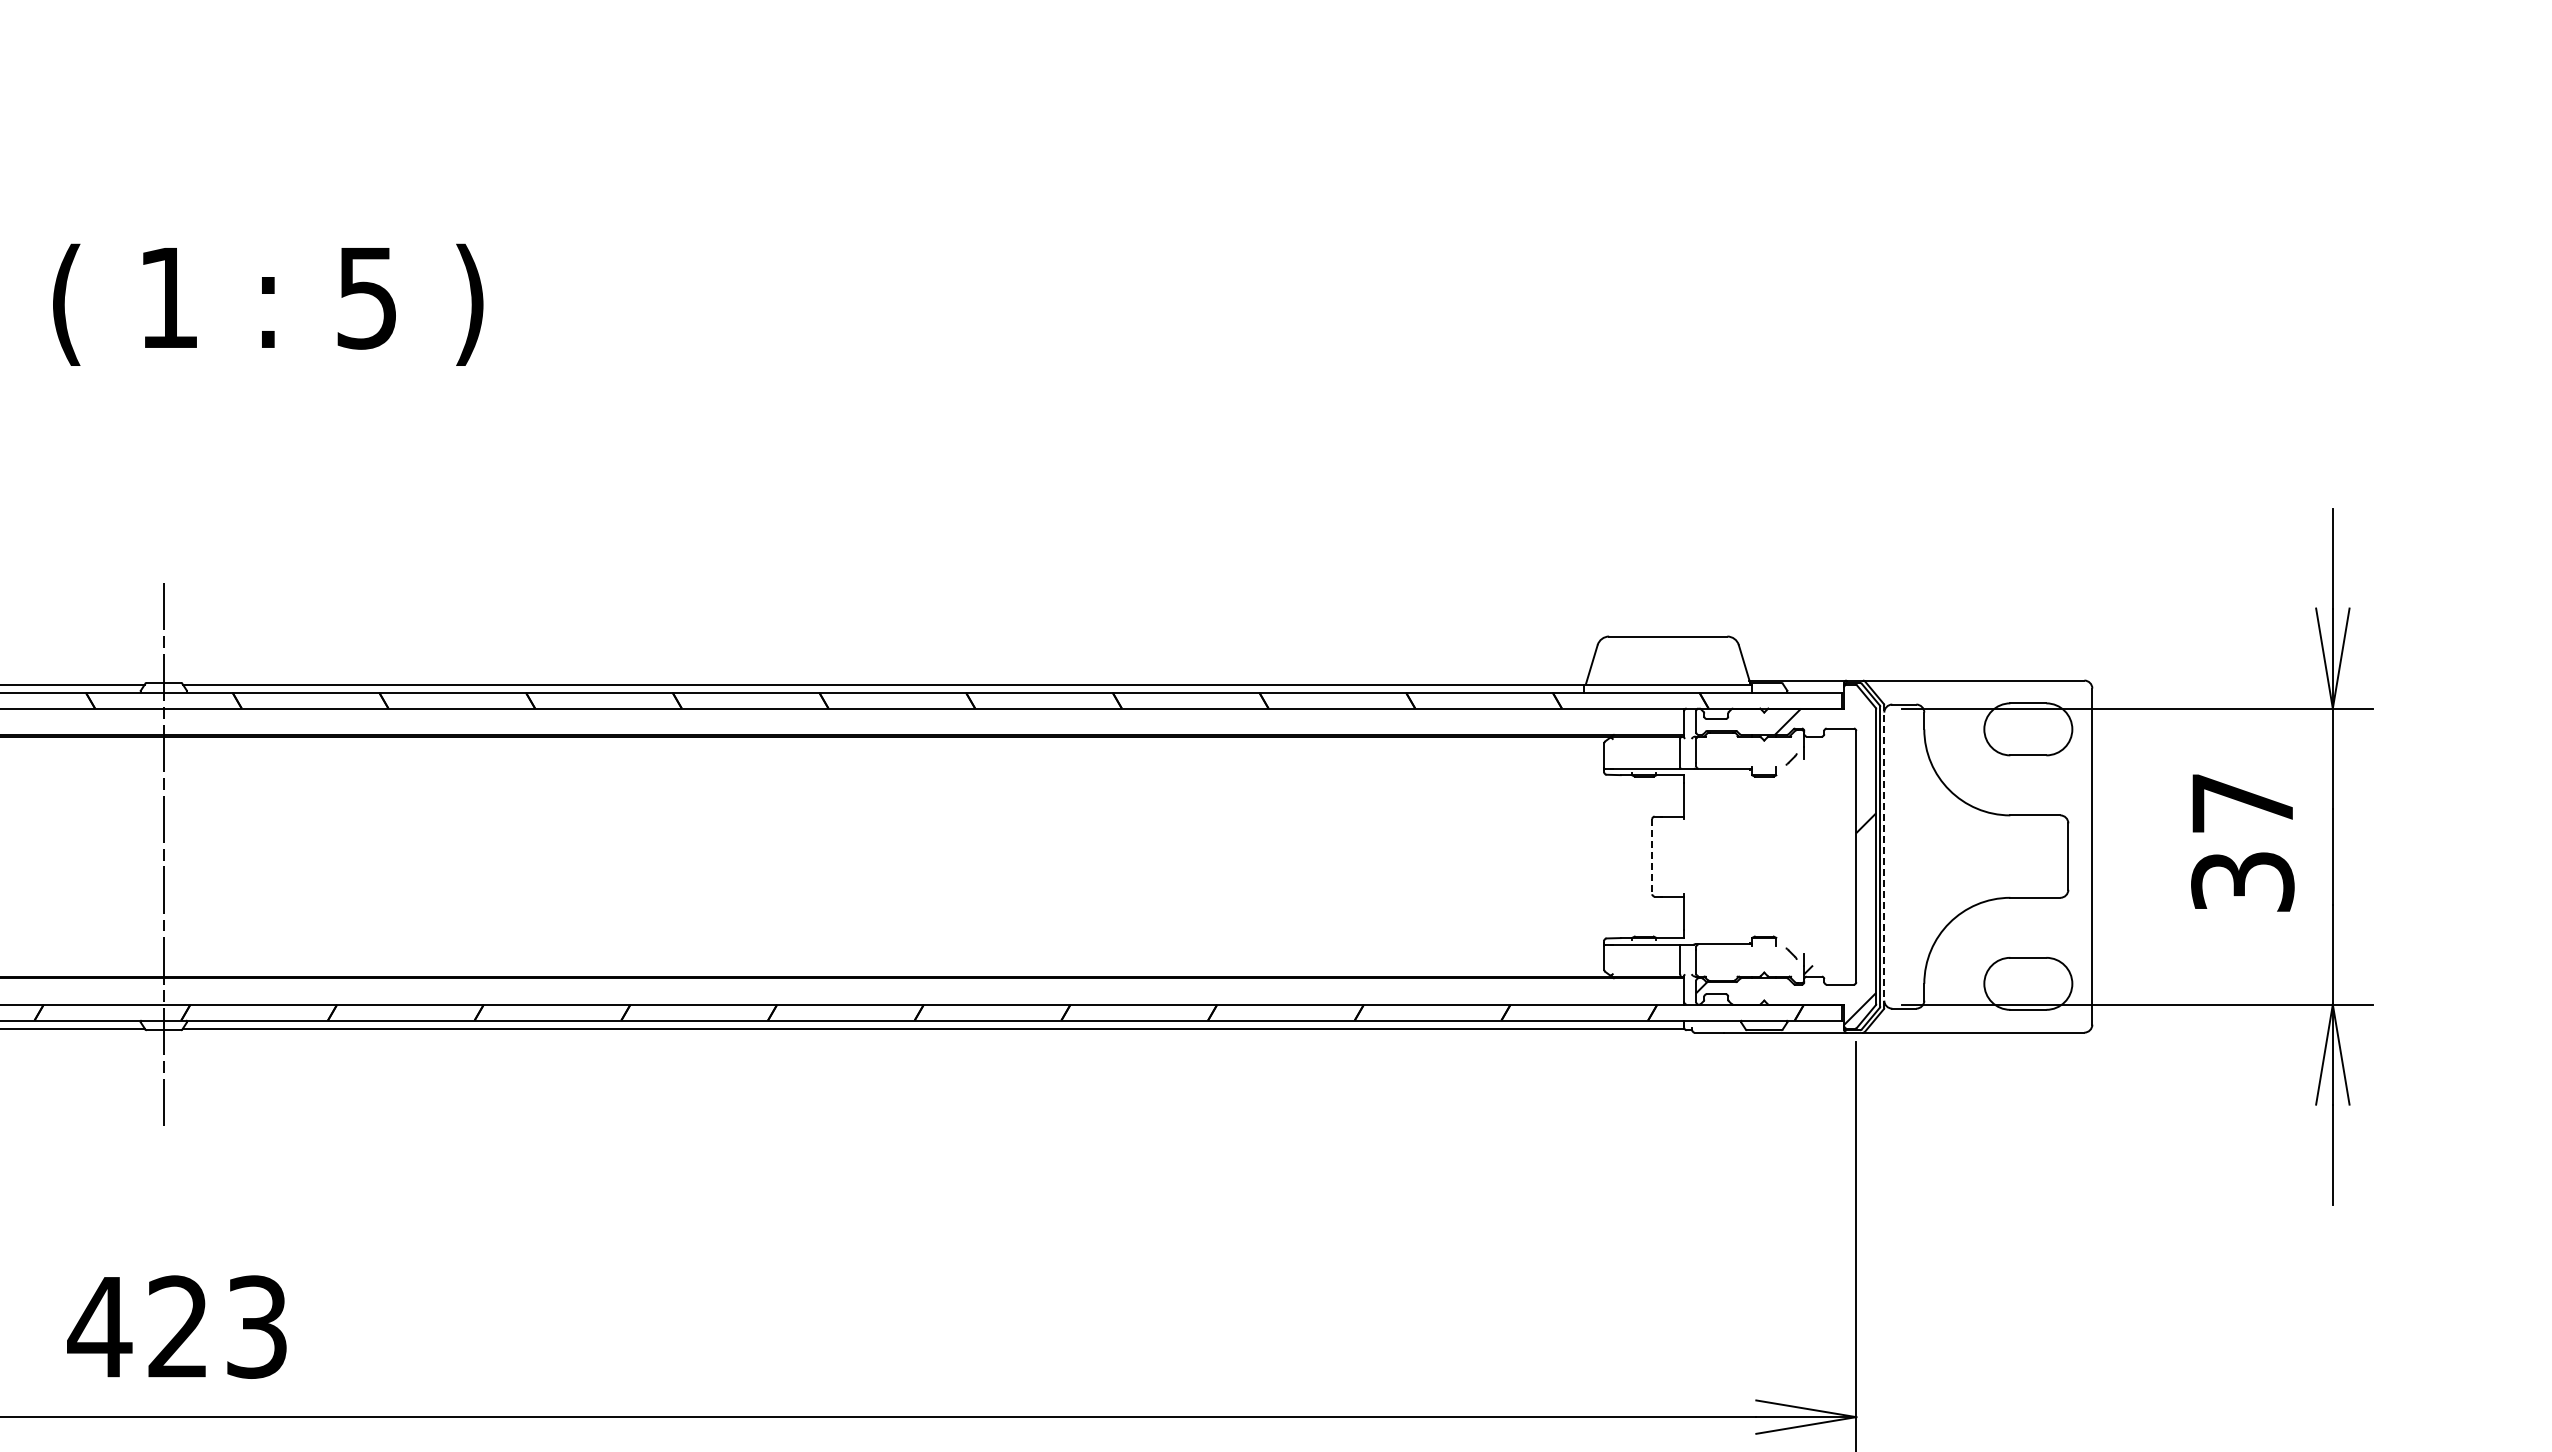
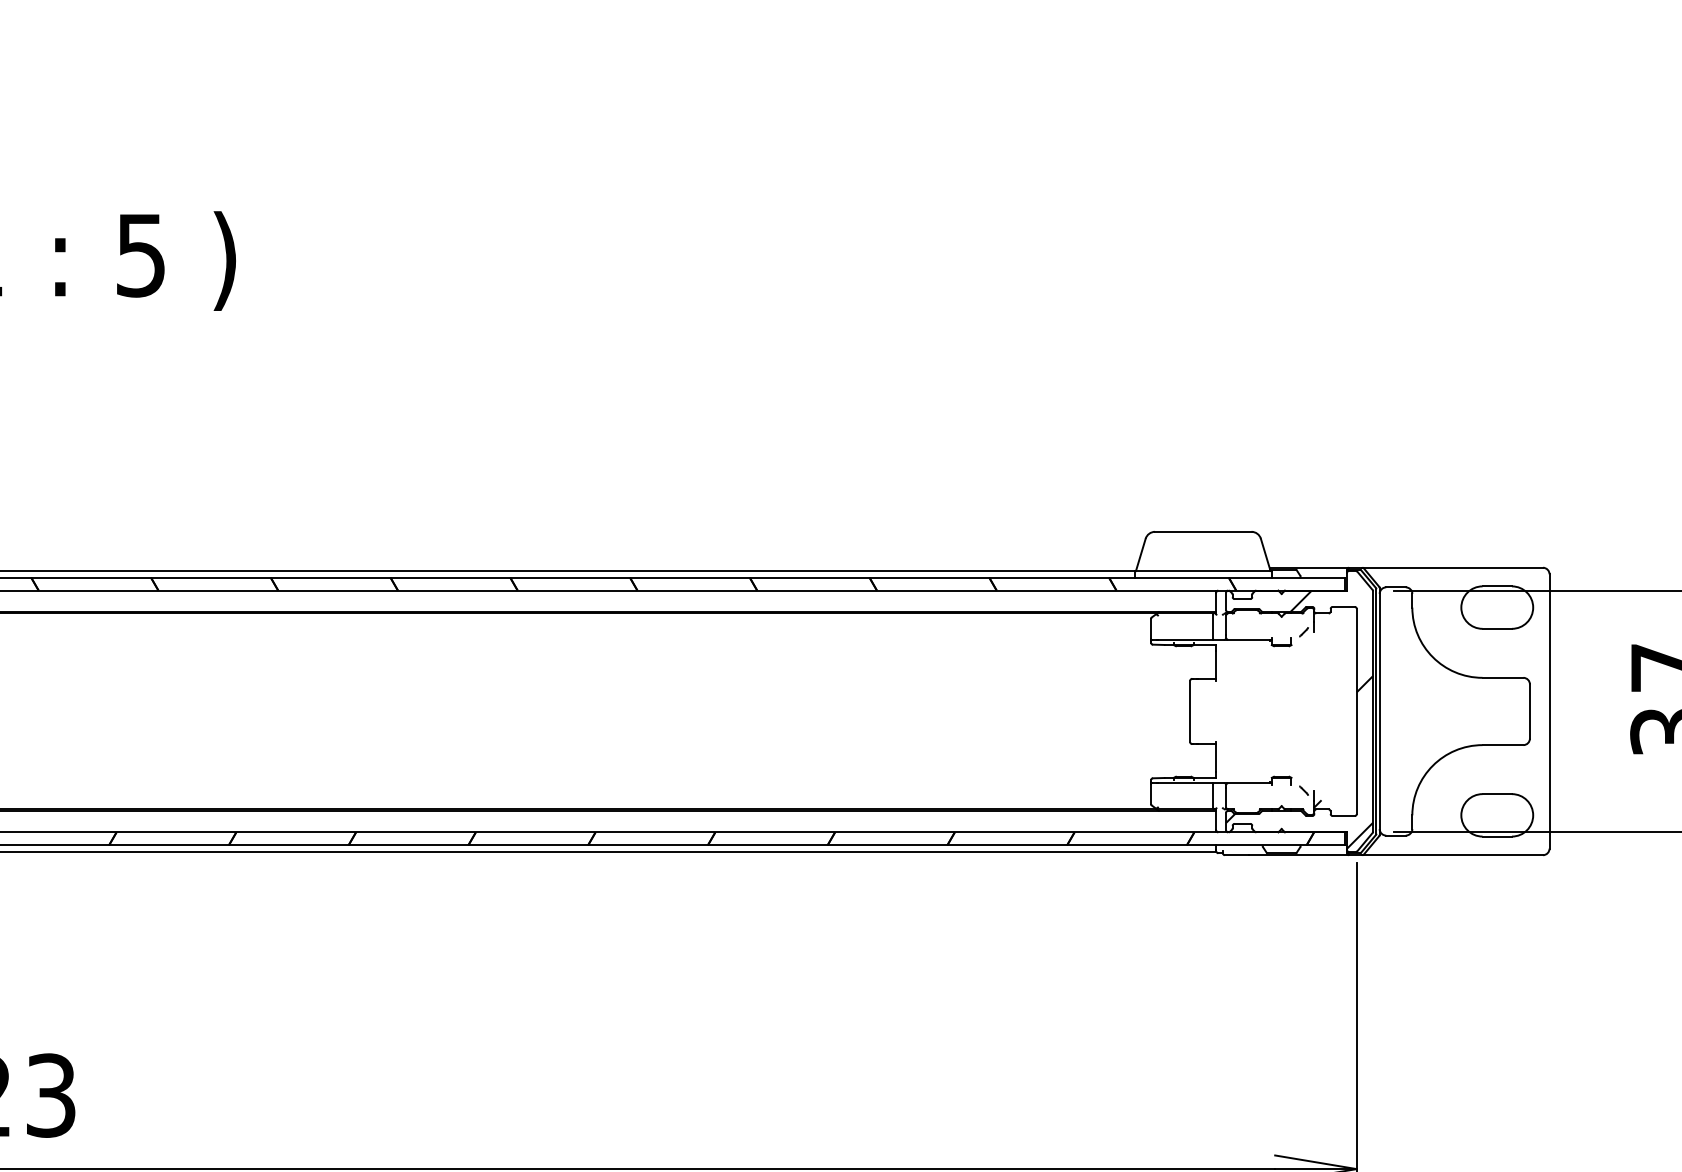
line: (1652, 856) -> (1190, 711), dashed -> solid
line: (1884, 856) -> (1379, 711), dashed -> solid

